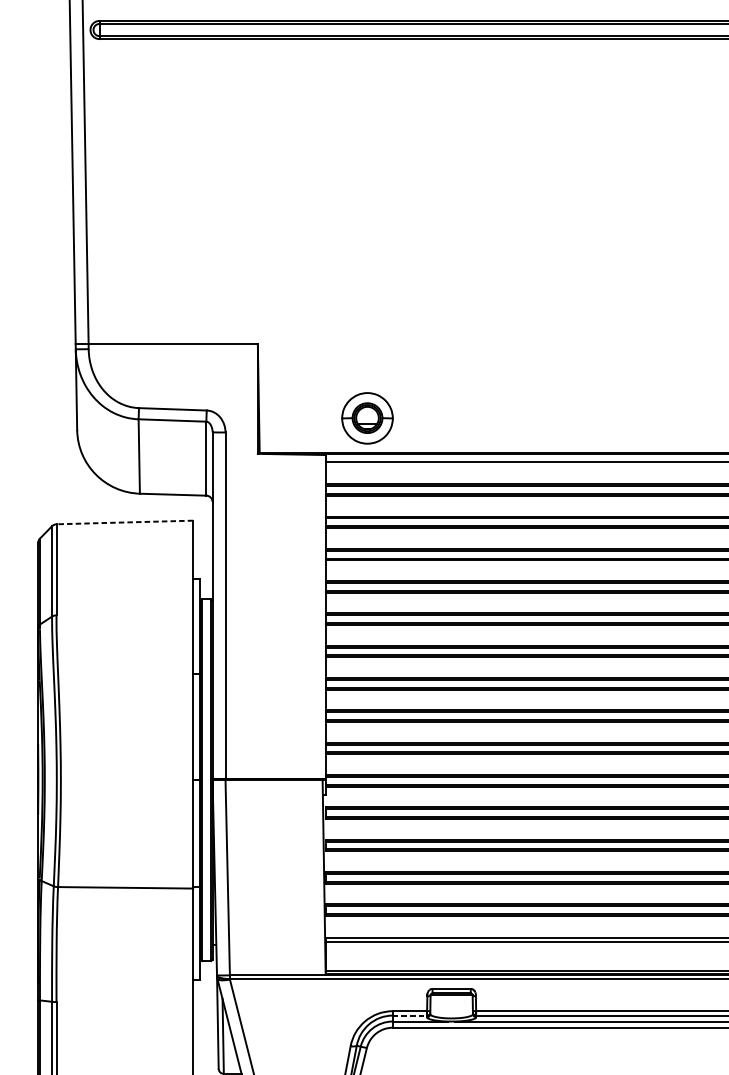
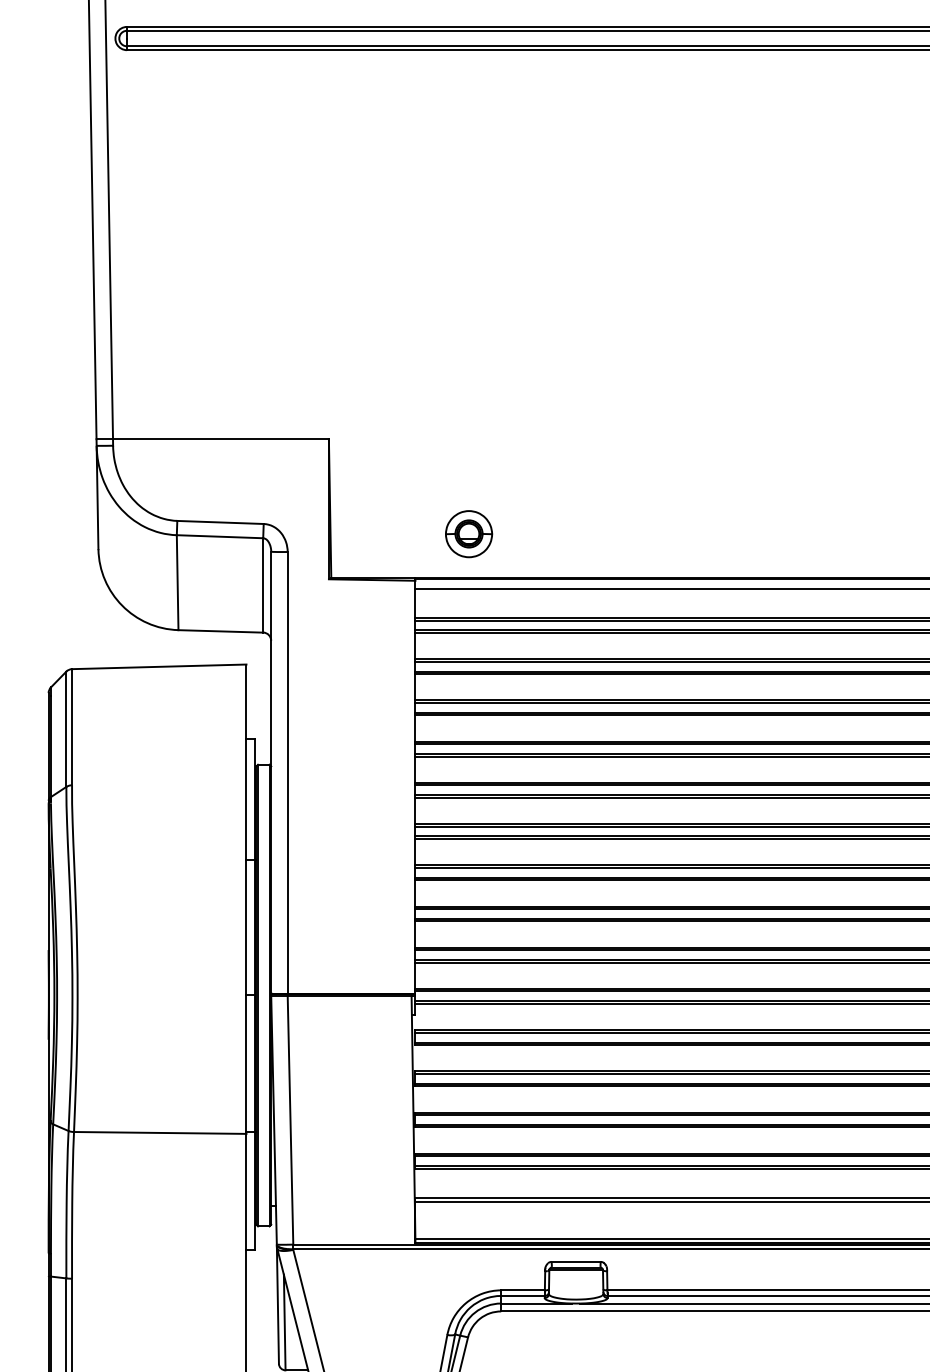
part: (368, 418) -> (469, 534), size x0.71
line: (124, 522) -> (158, 666), dashed -> solid
line: (410, 1015) -> (523, 1295), dashed -> solid

